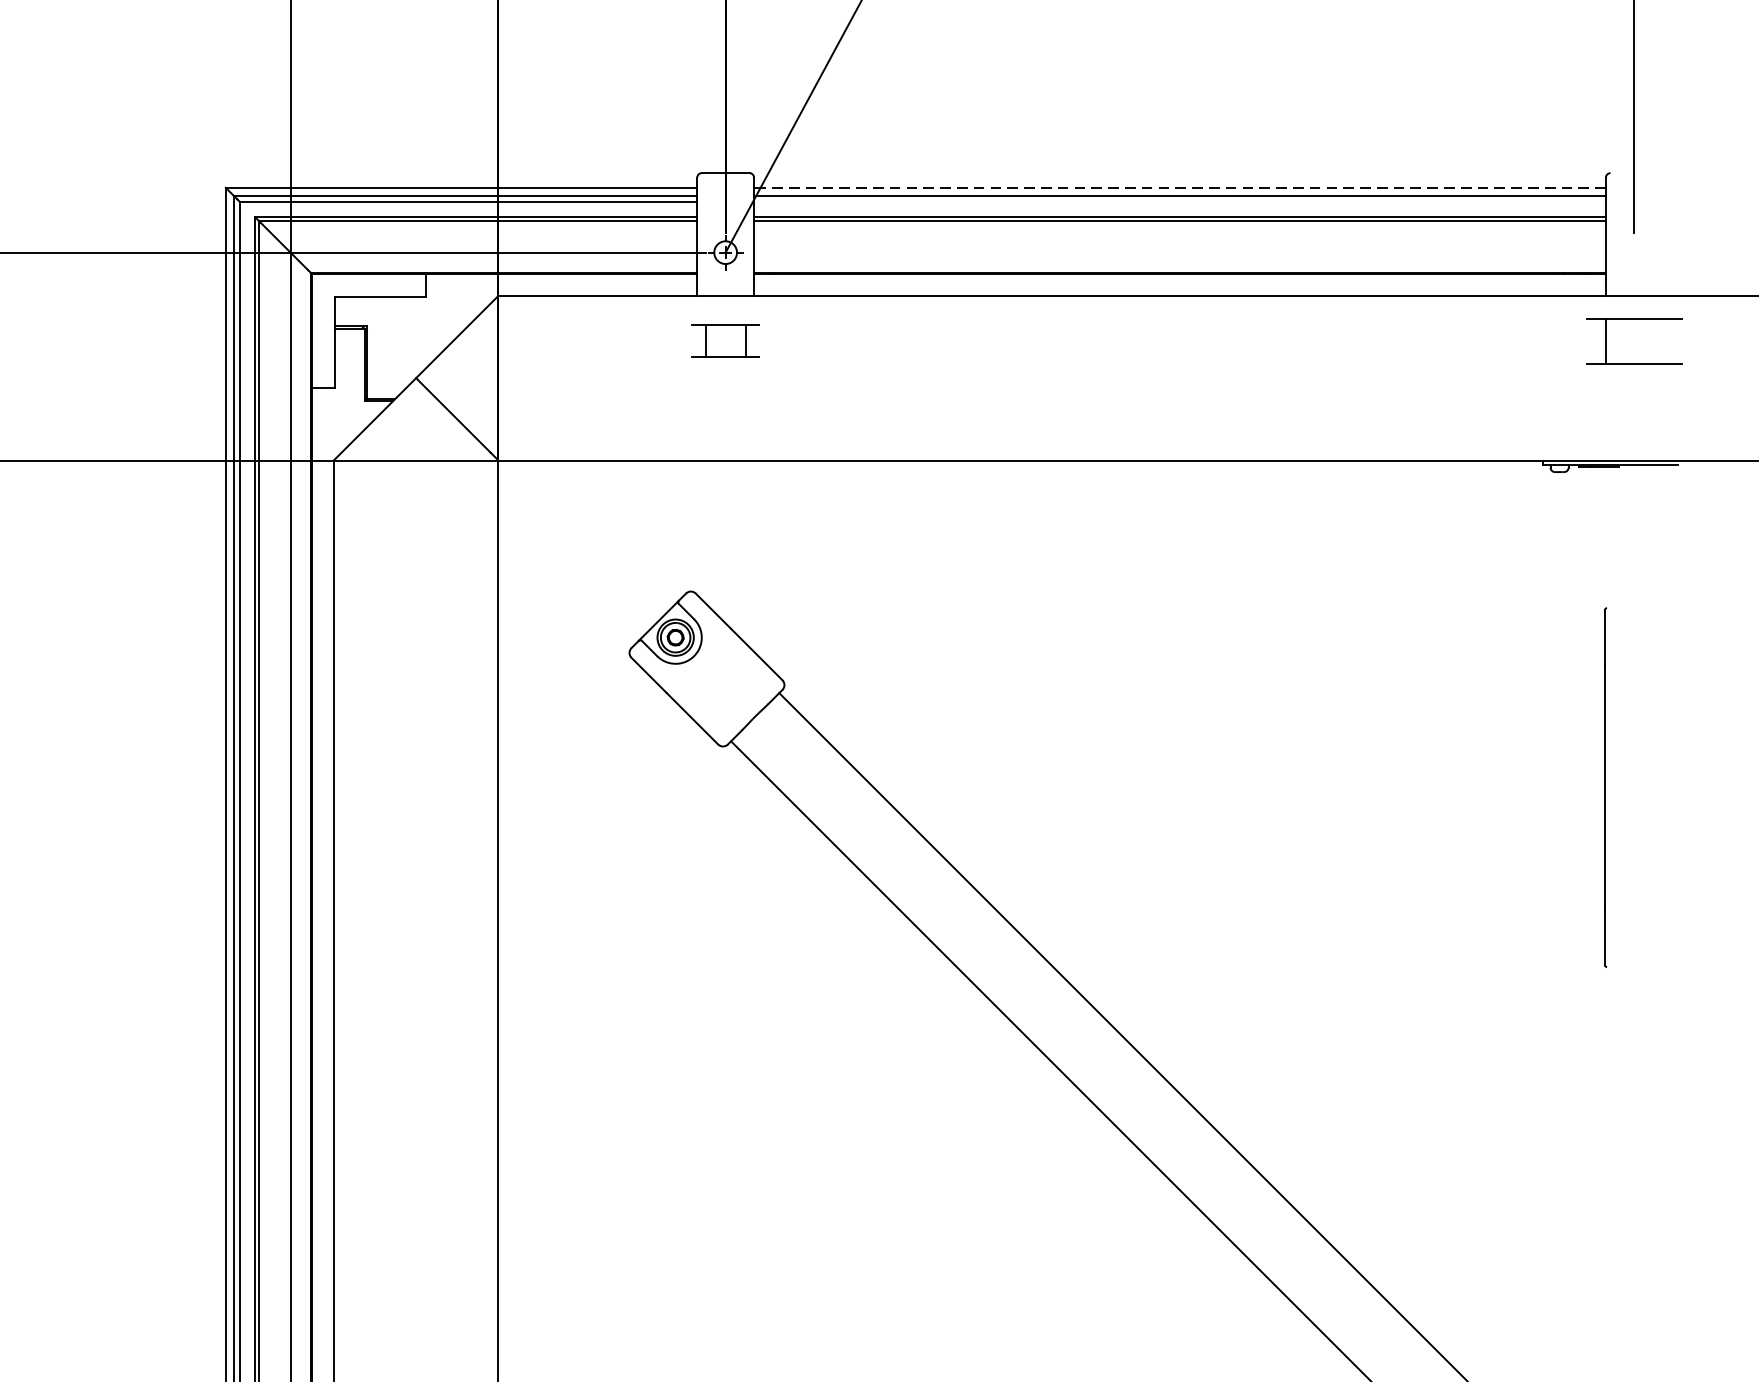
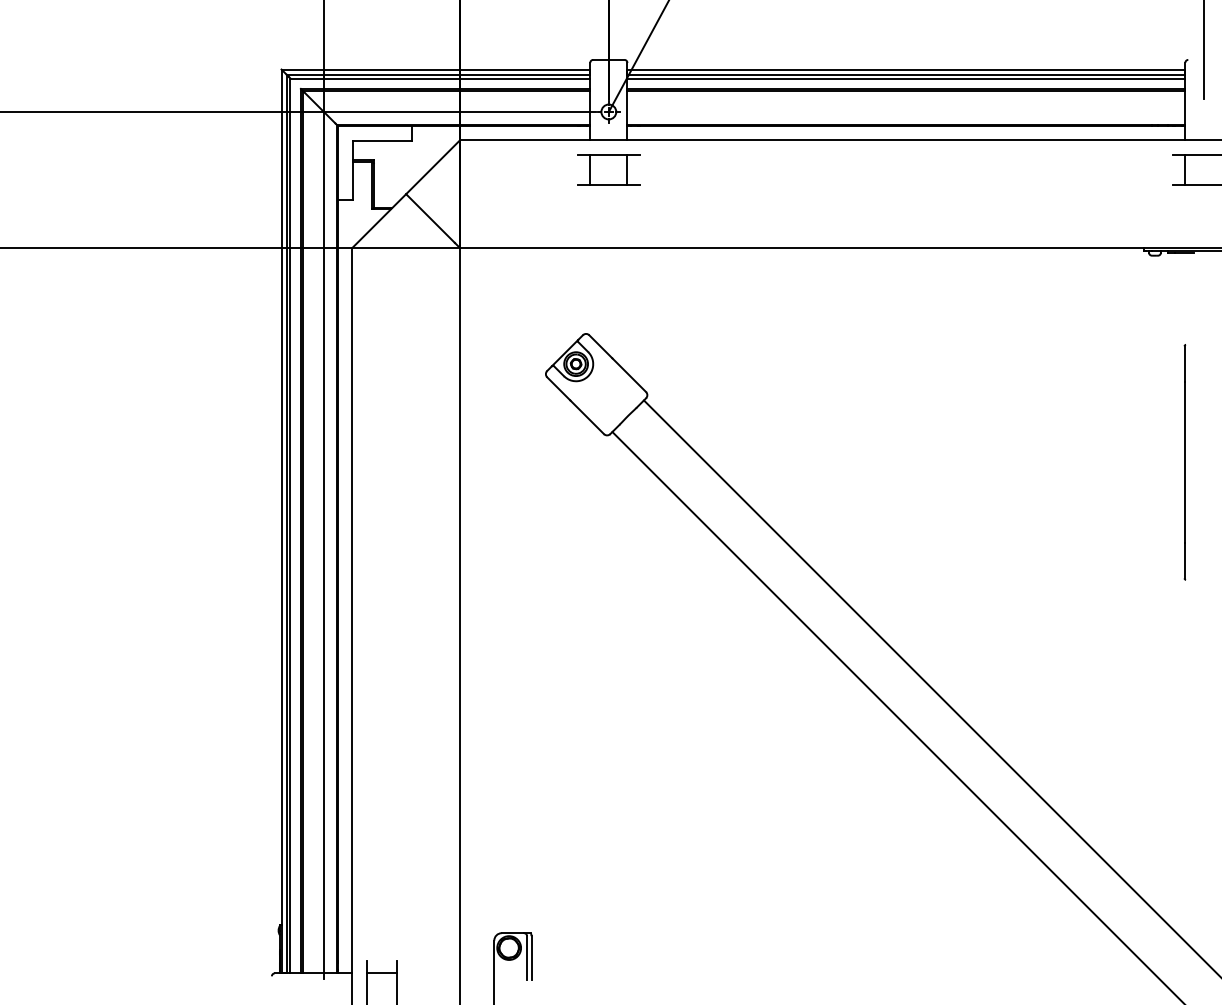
line: (1180, 187) -> (906, 69), dashed -> solid
line: (1180, 201) -> (906, 78), added
part: (725, 340) -> (608, 169), size x1.43

